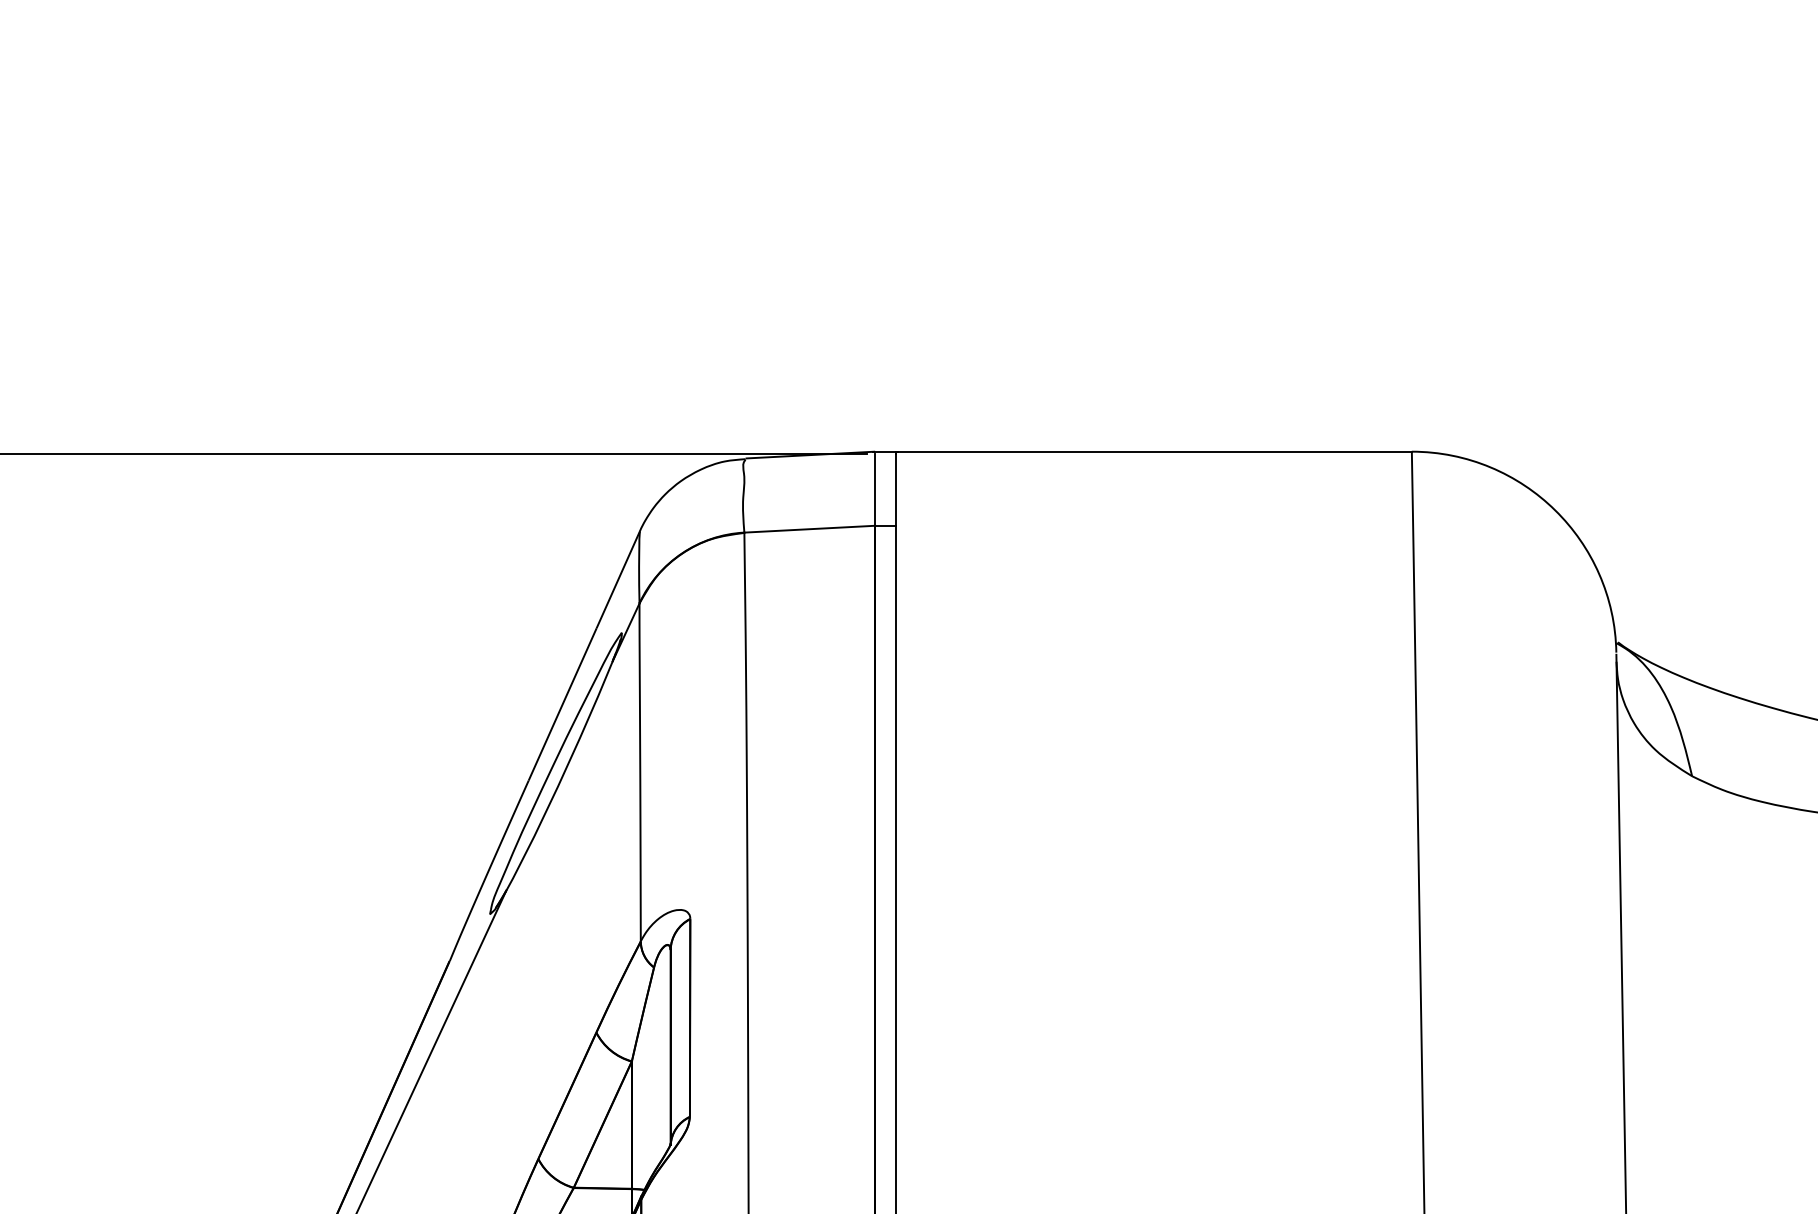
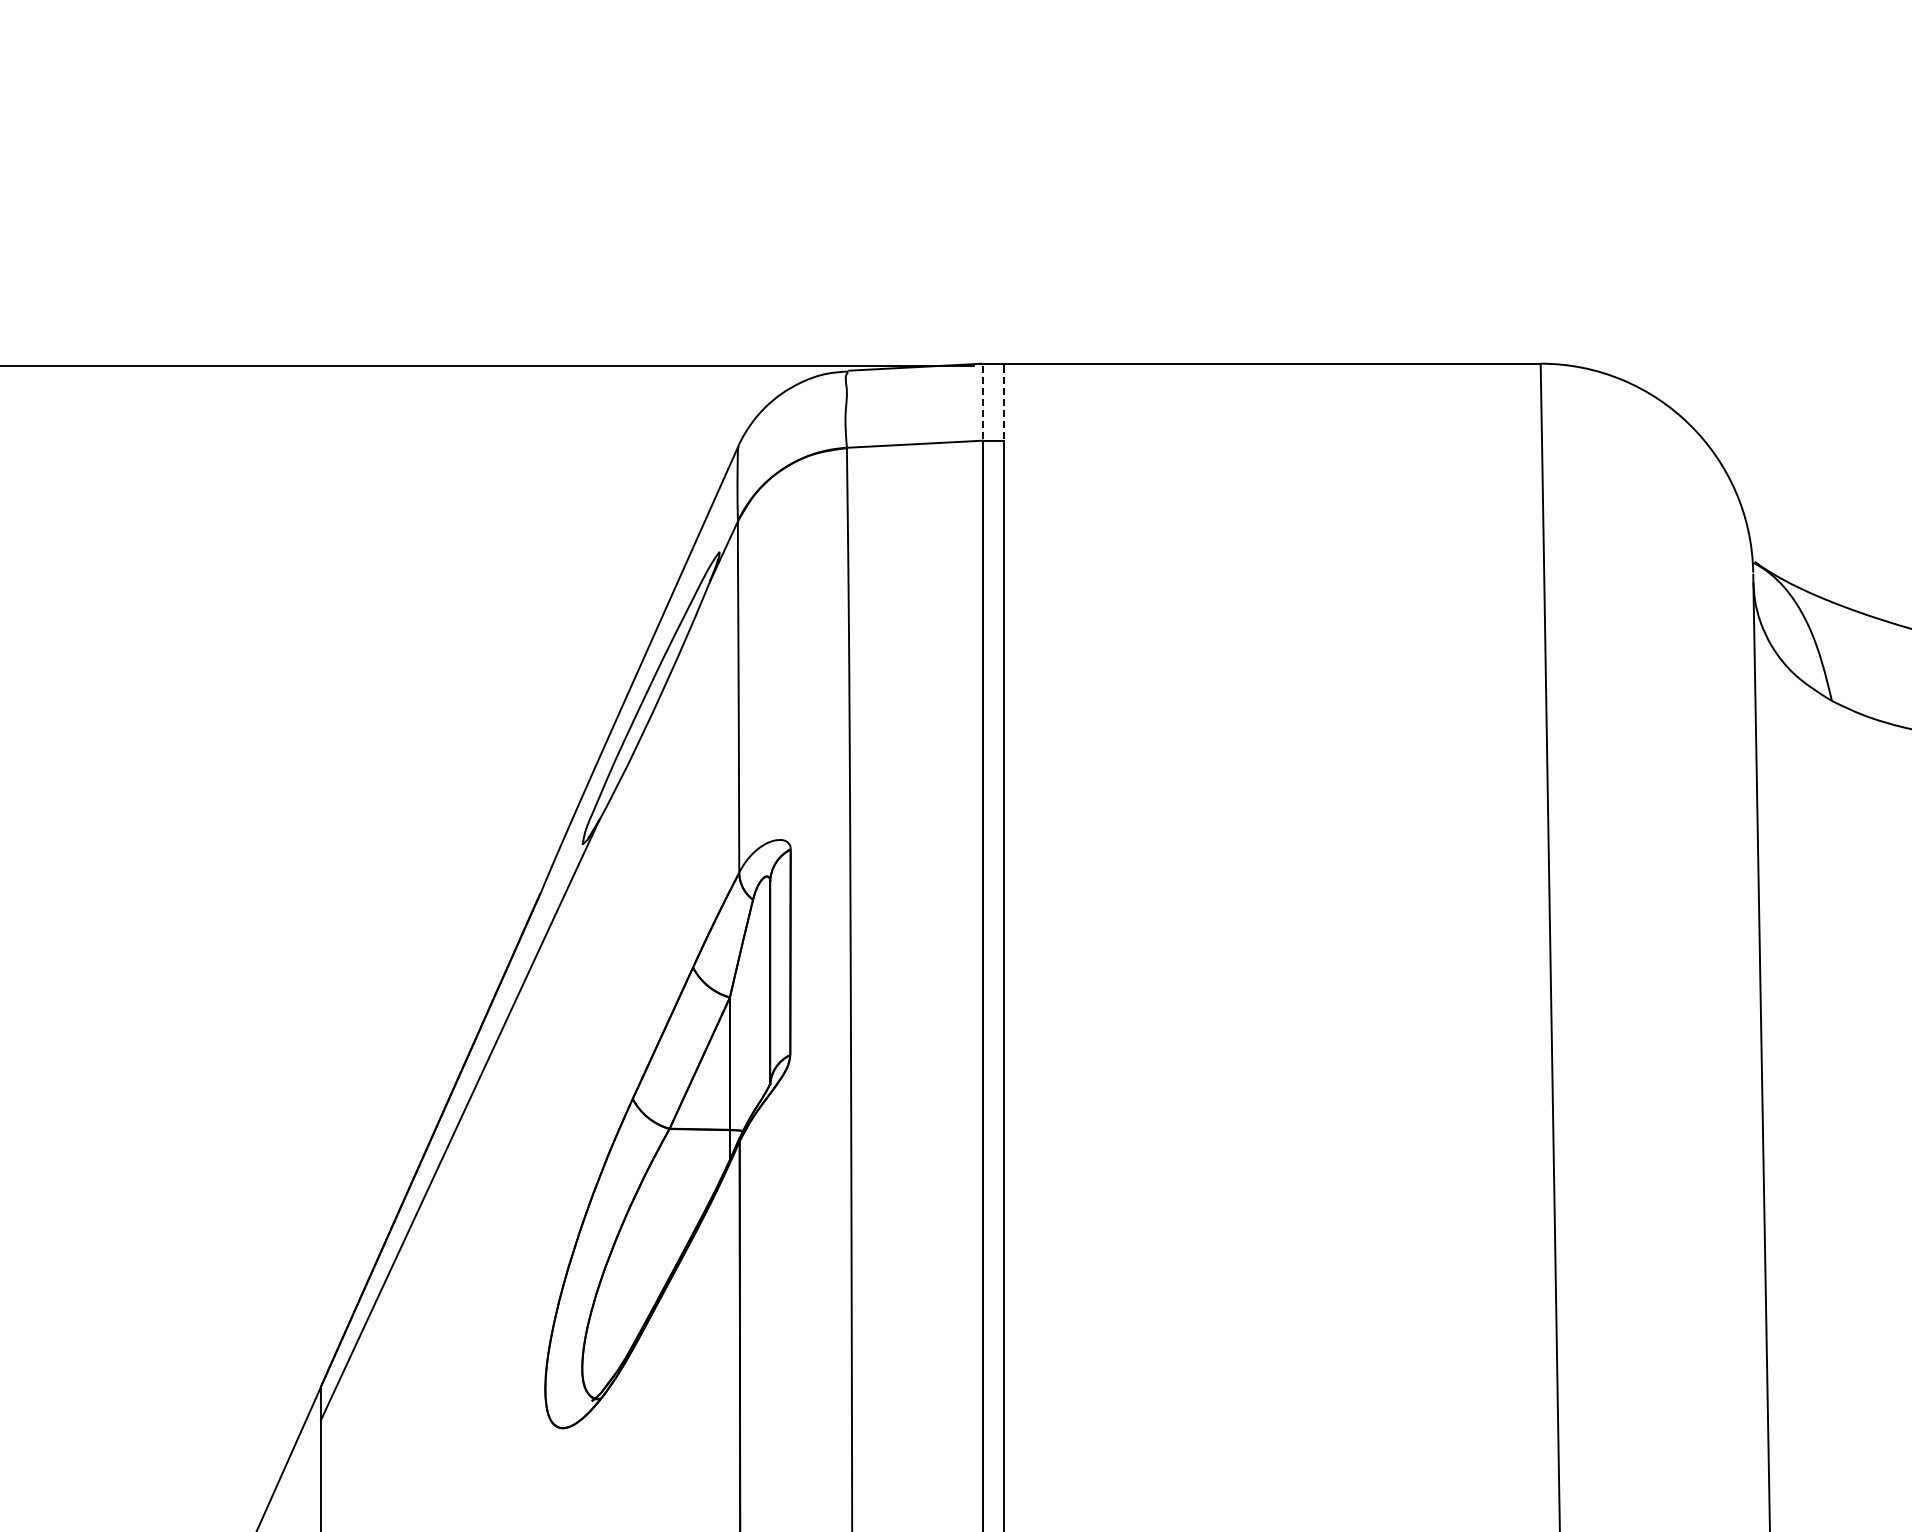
line: (896, 489) -> (1004, 403), solid -> dashed
line: (874, 490) -> (982, 404), solid -> dashed

